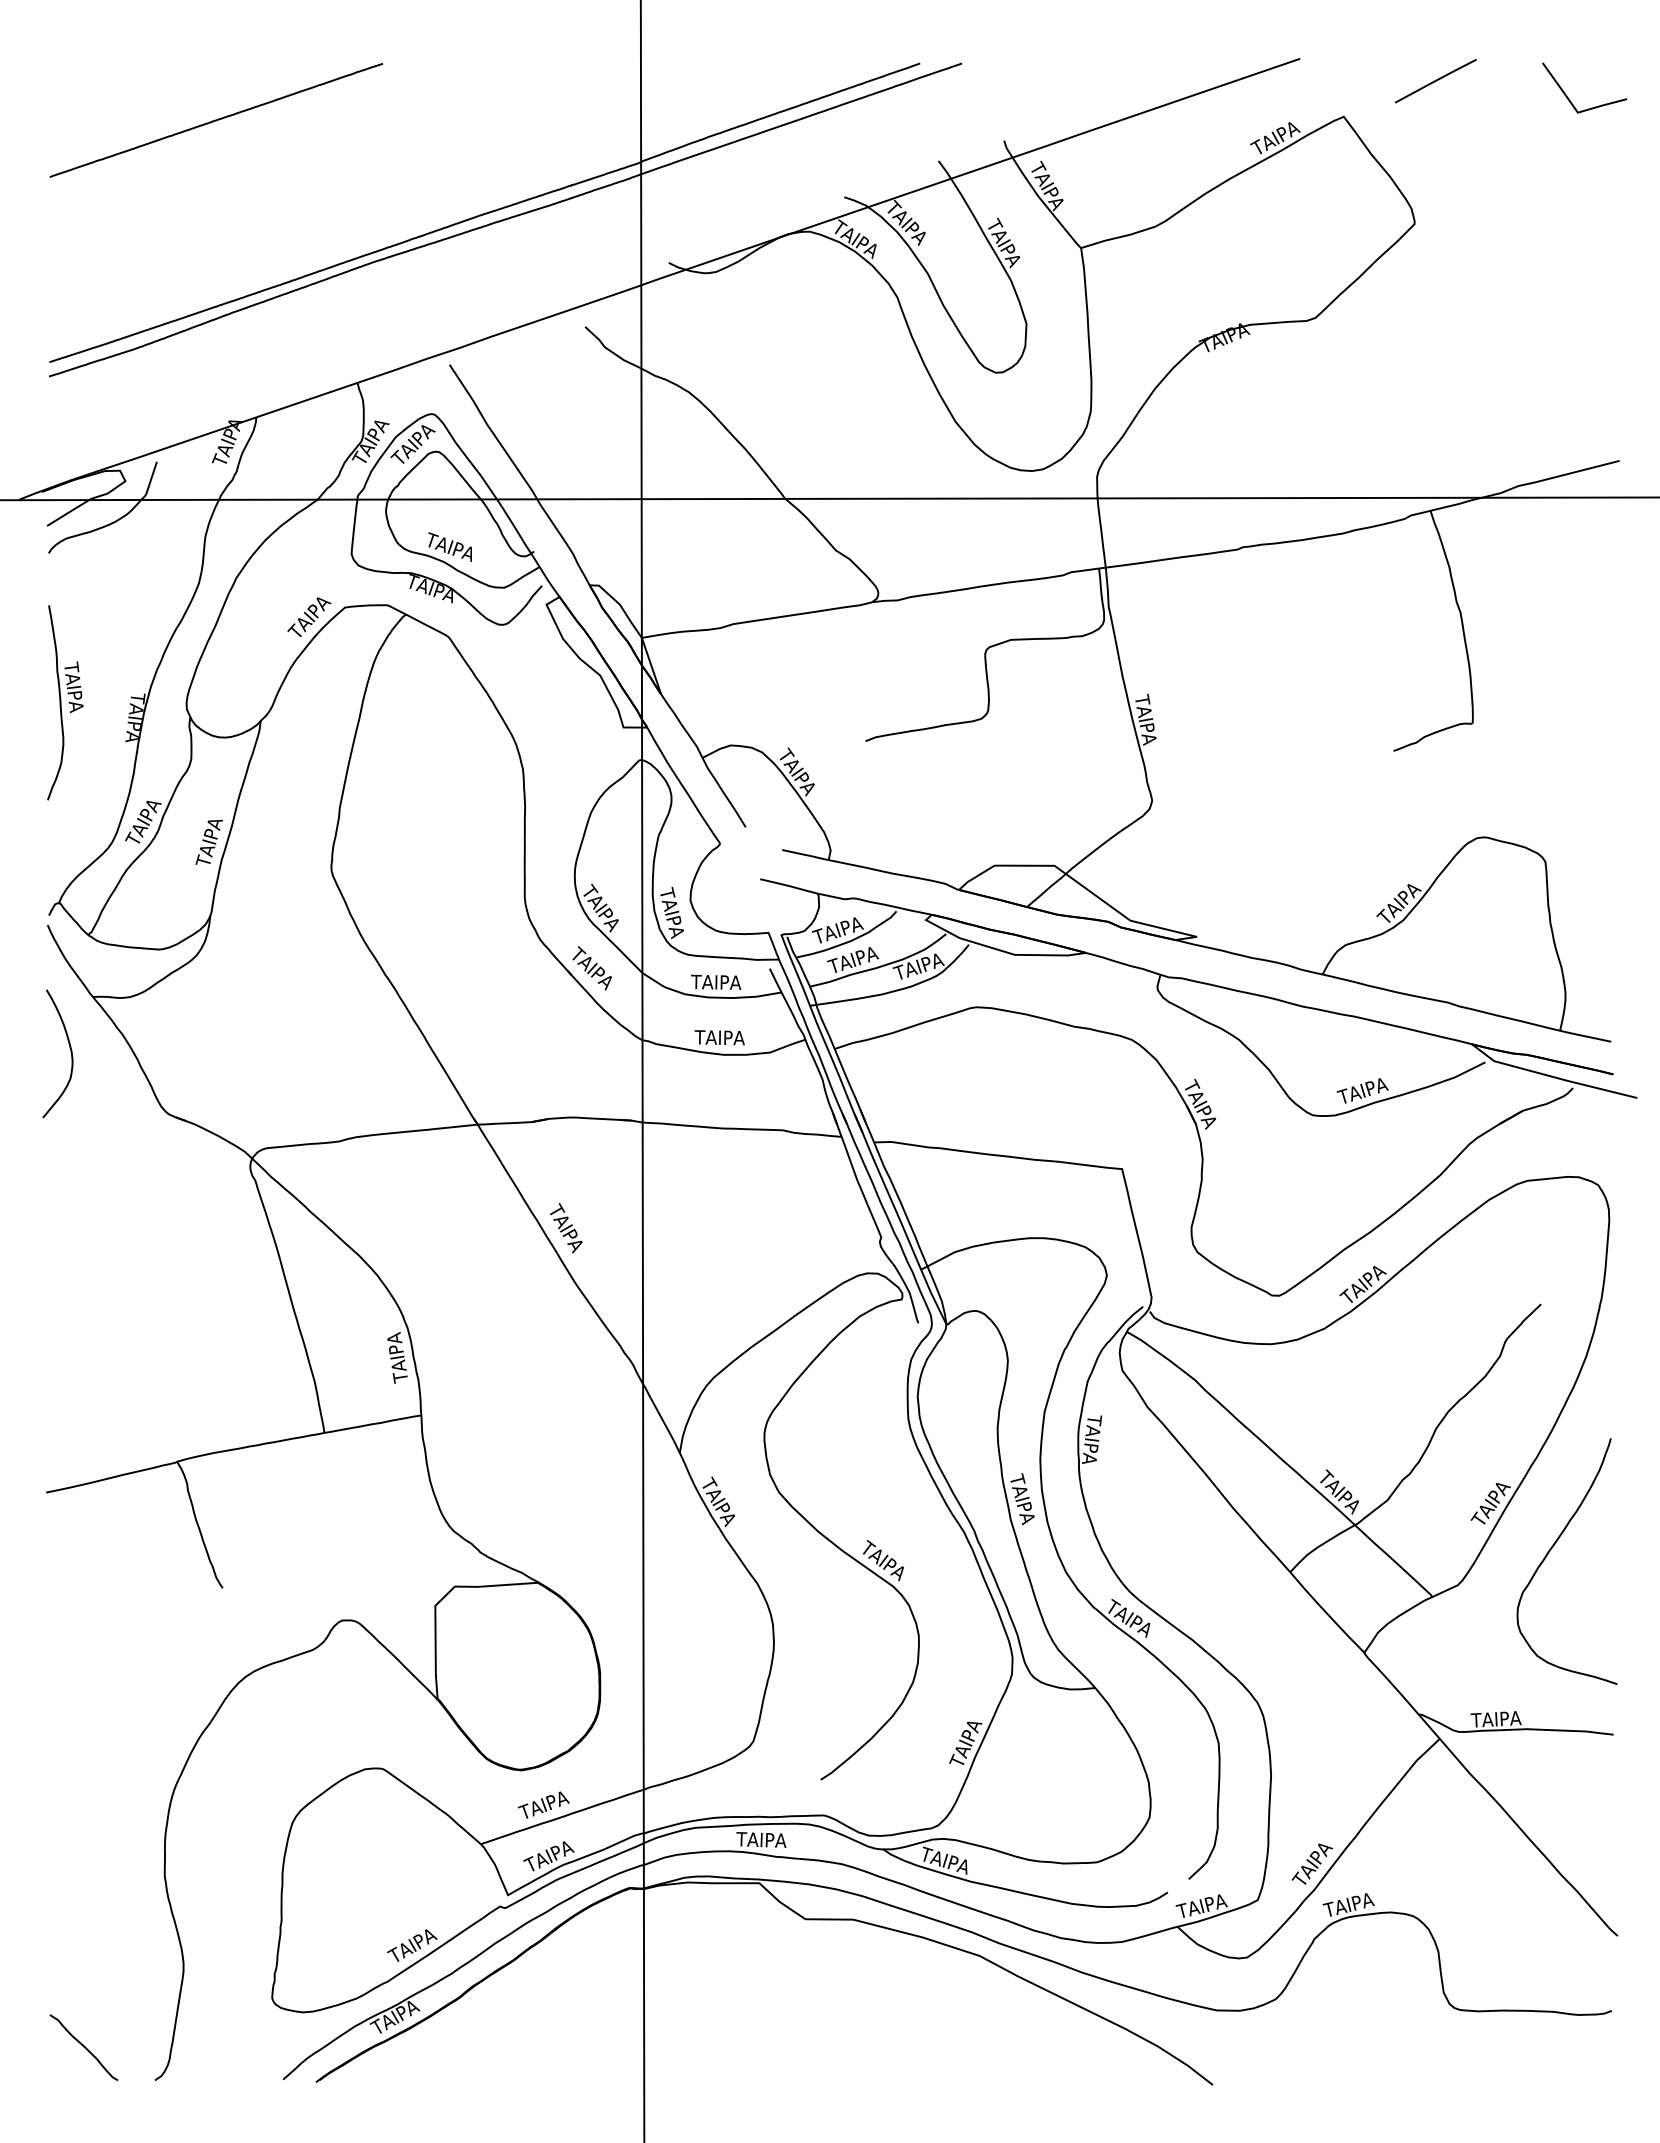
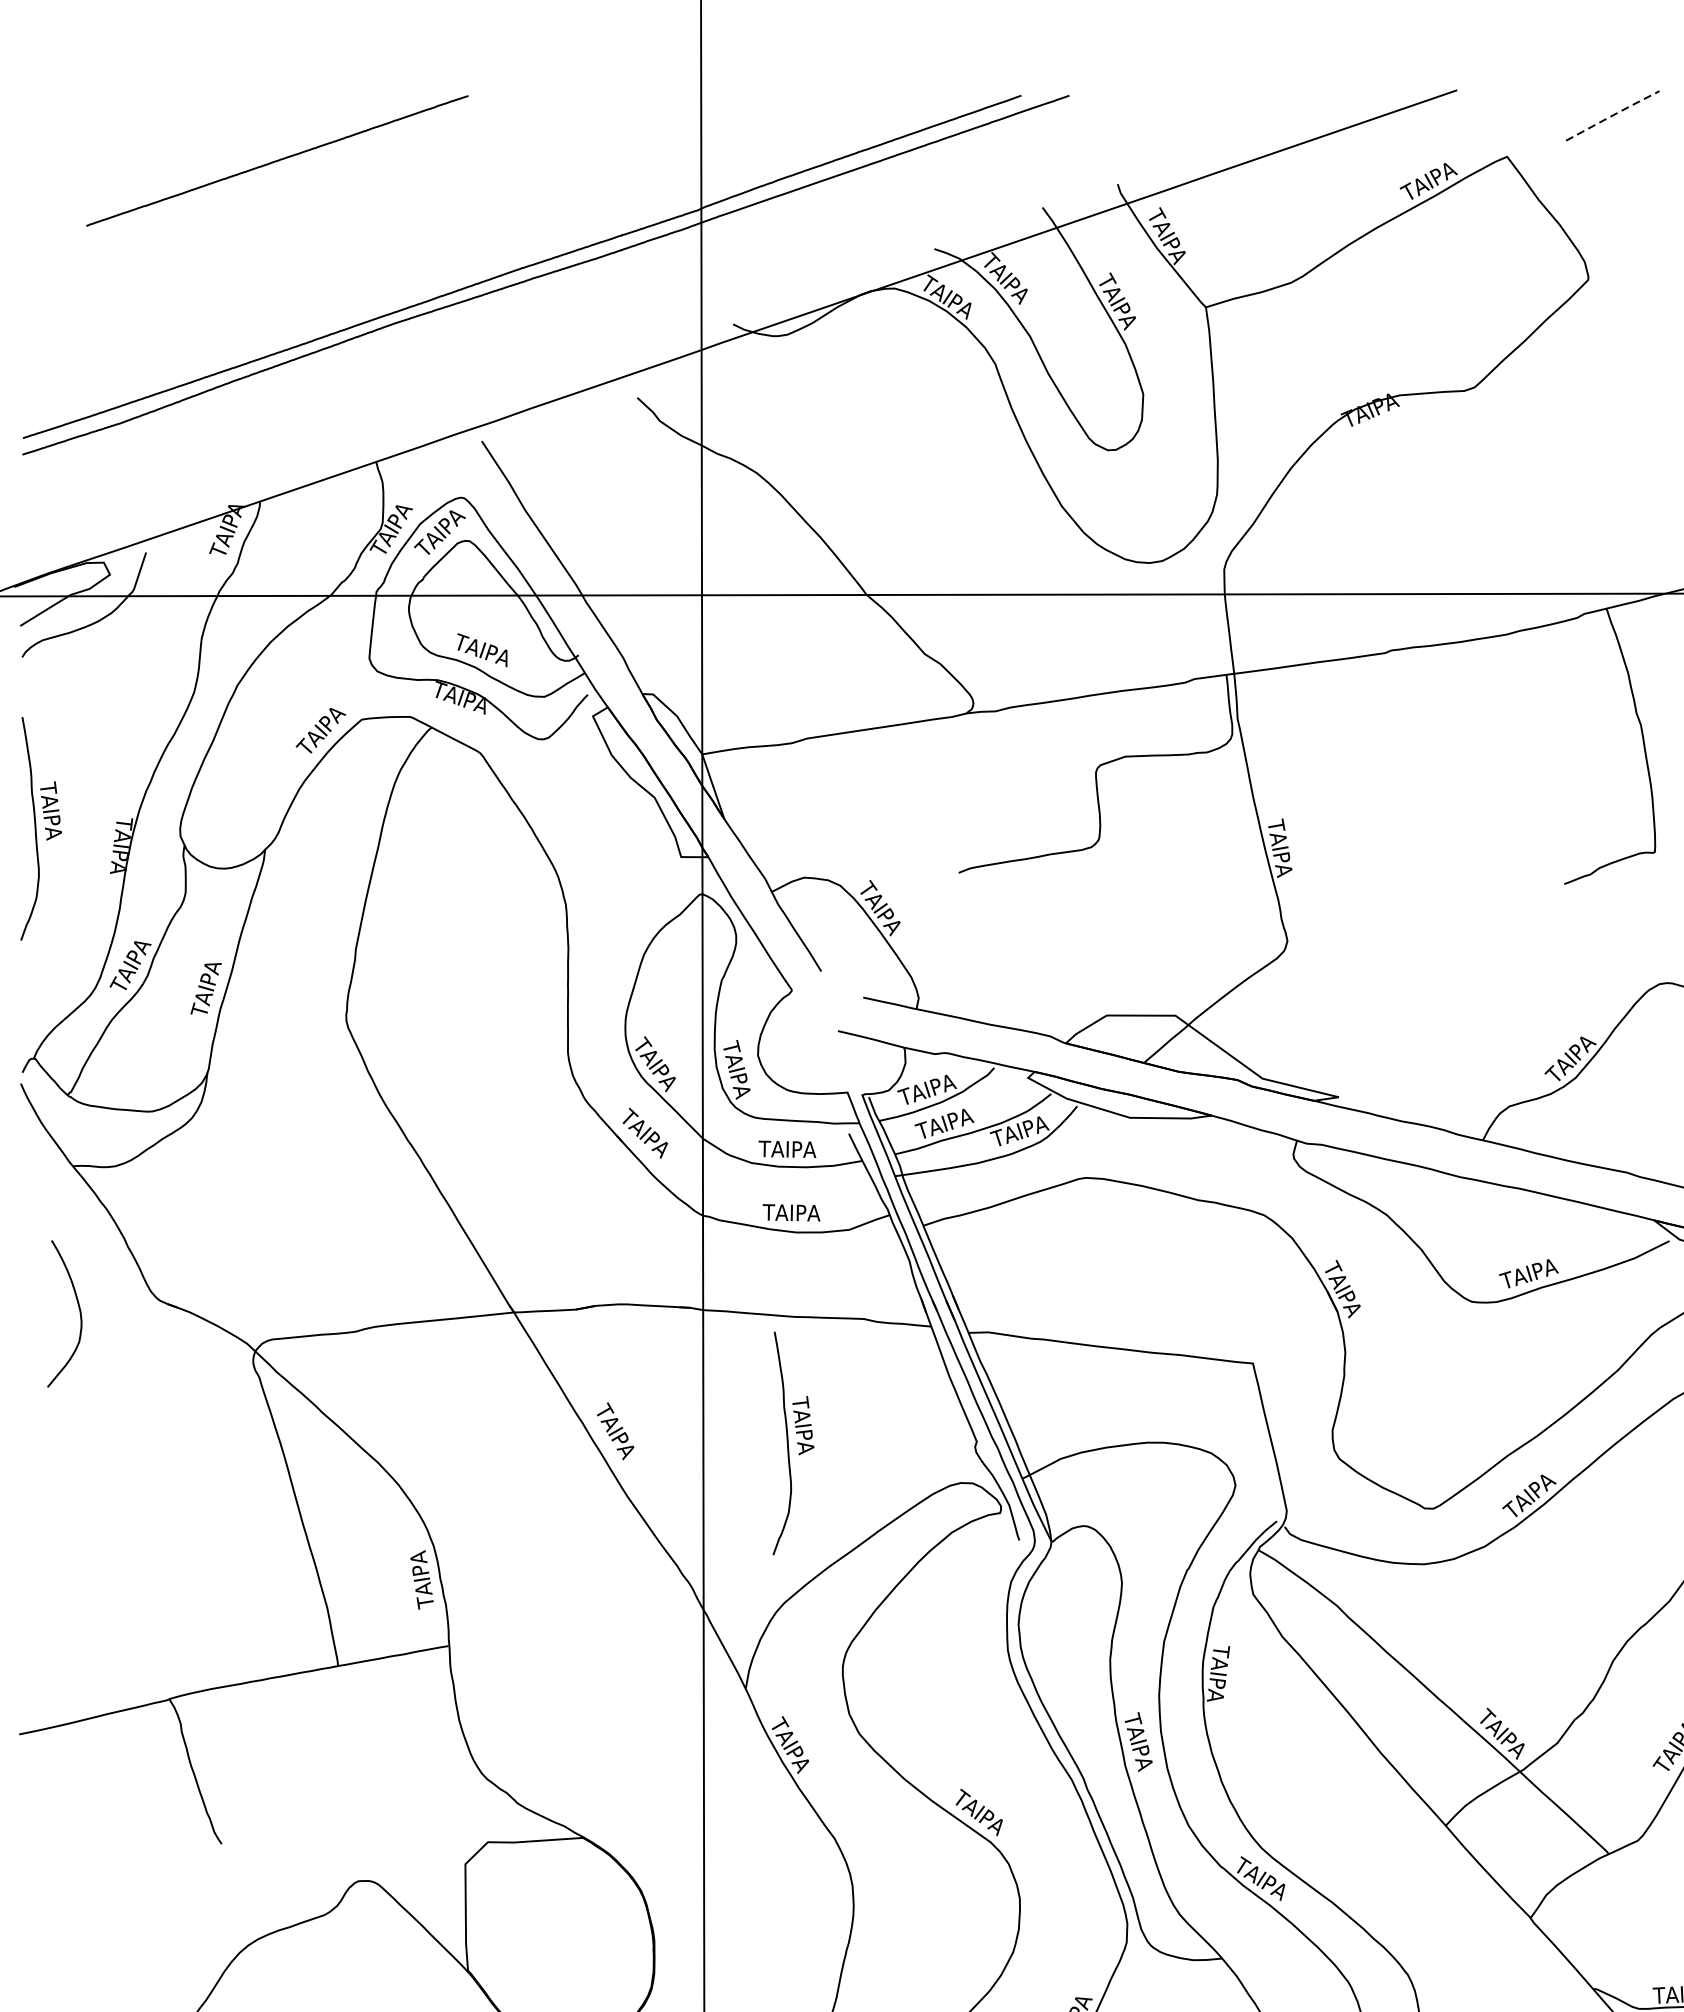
line: (1436, 80) -> (1613, 115), solid -> dashed
line: (216, 120) -> (277, 161), moved
curve: (69, 1048) -> (78, 1307), moved
part: (721, 1238) -> (793, 1443), added

